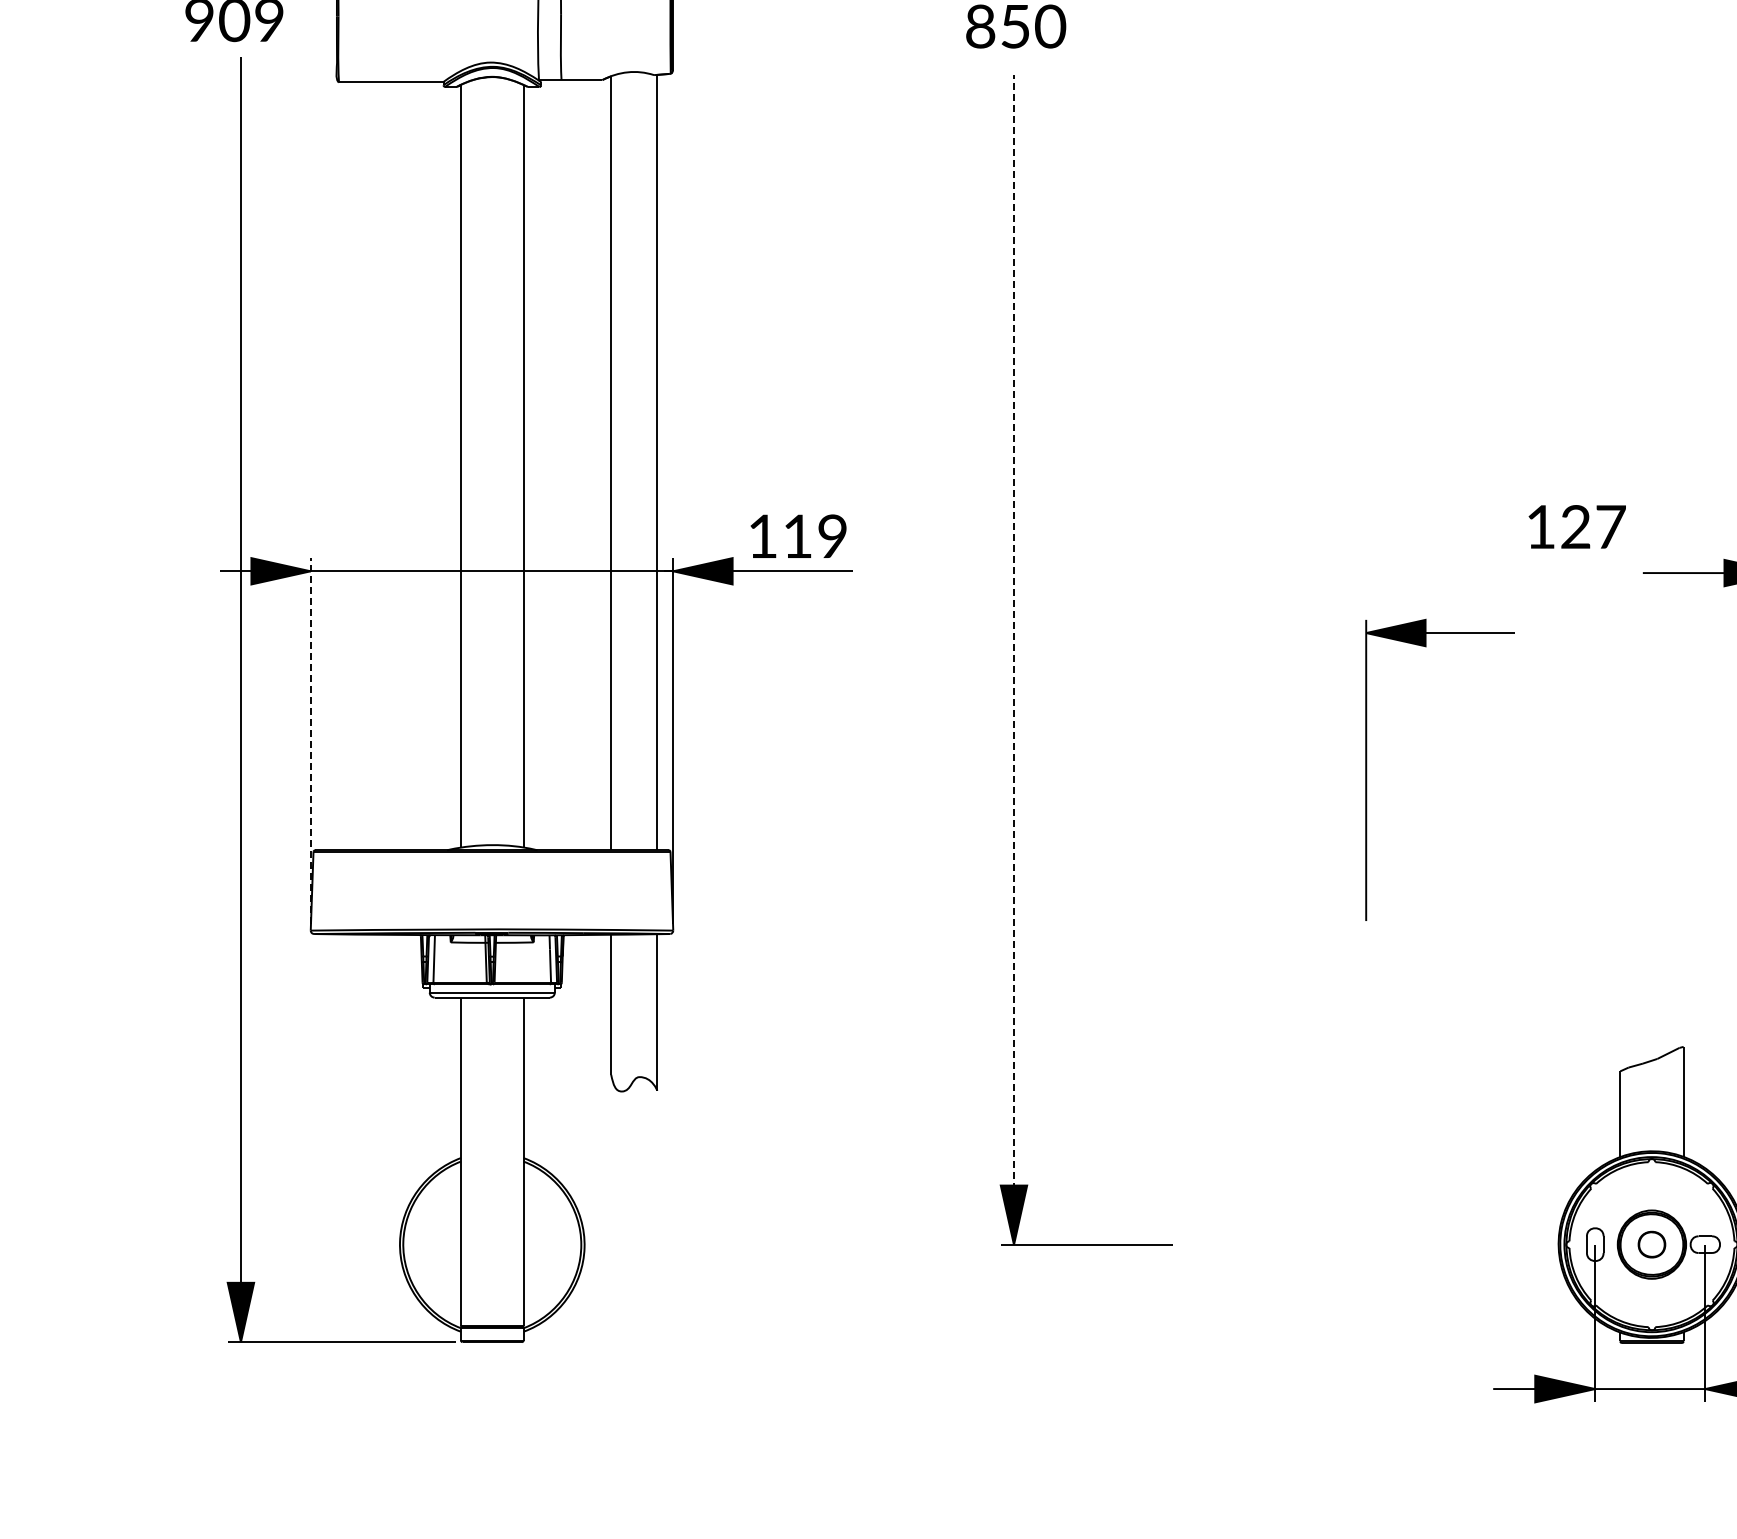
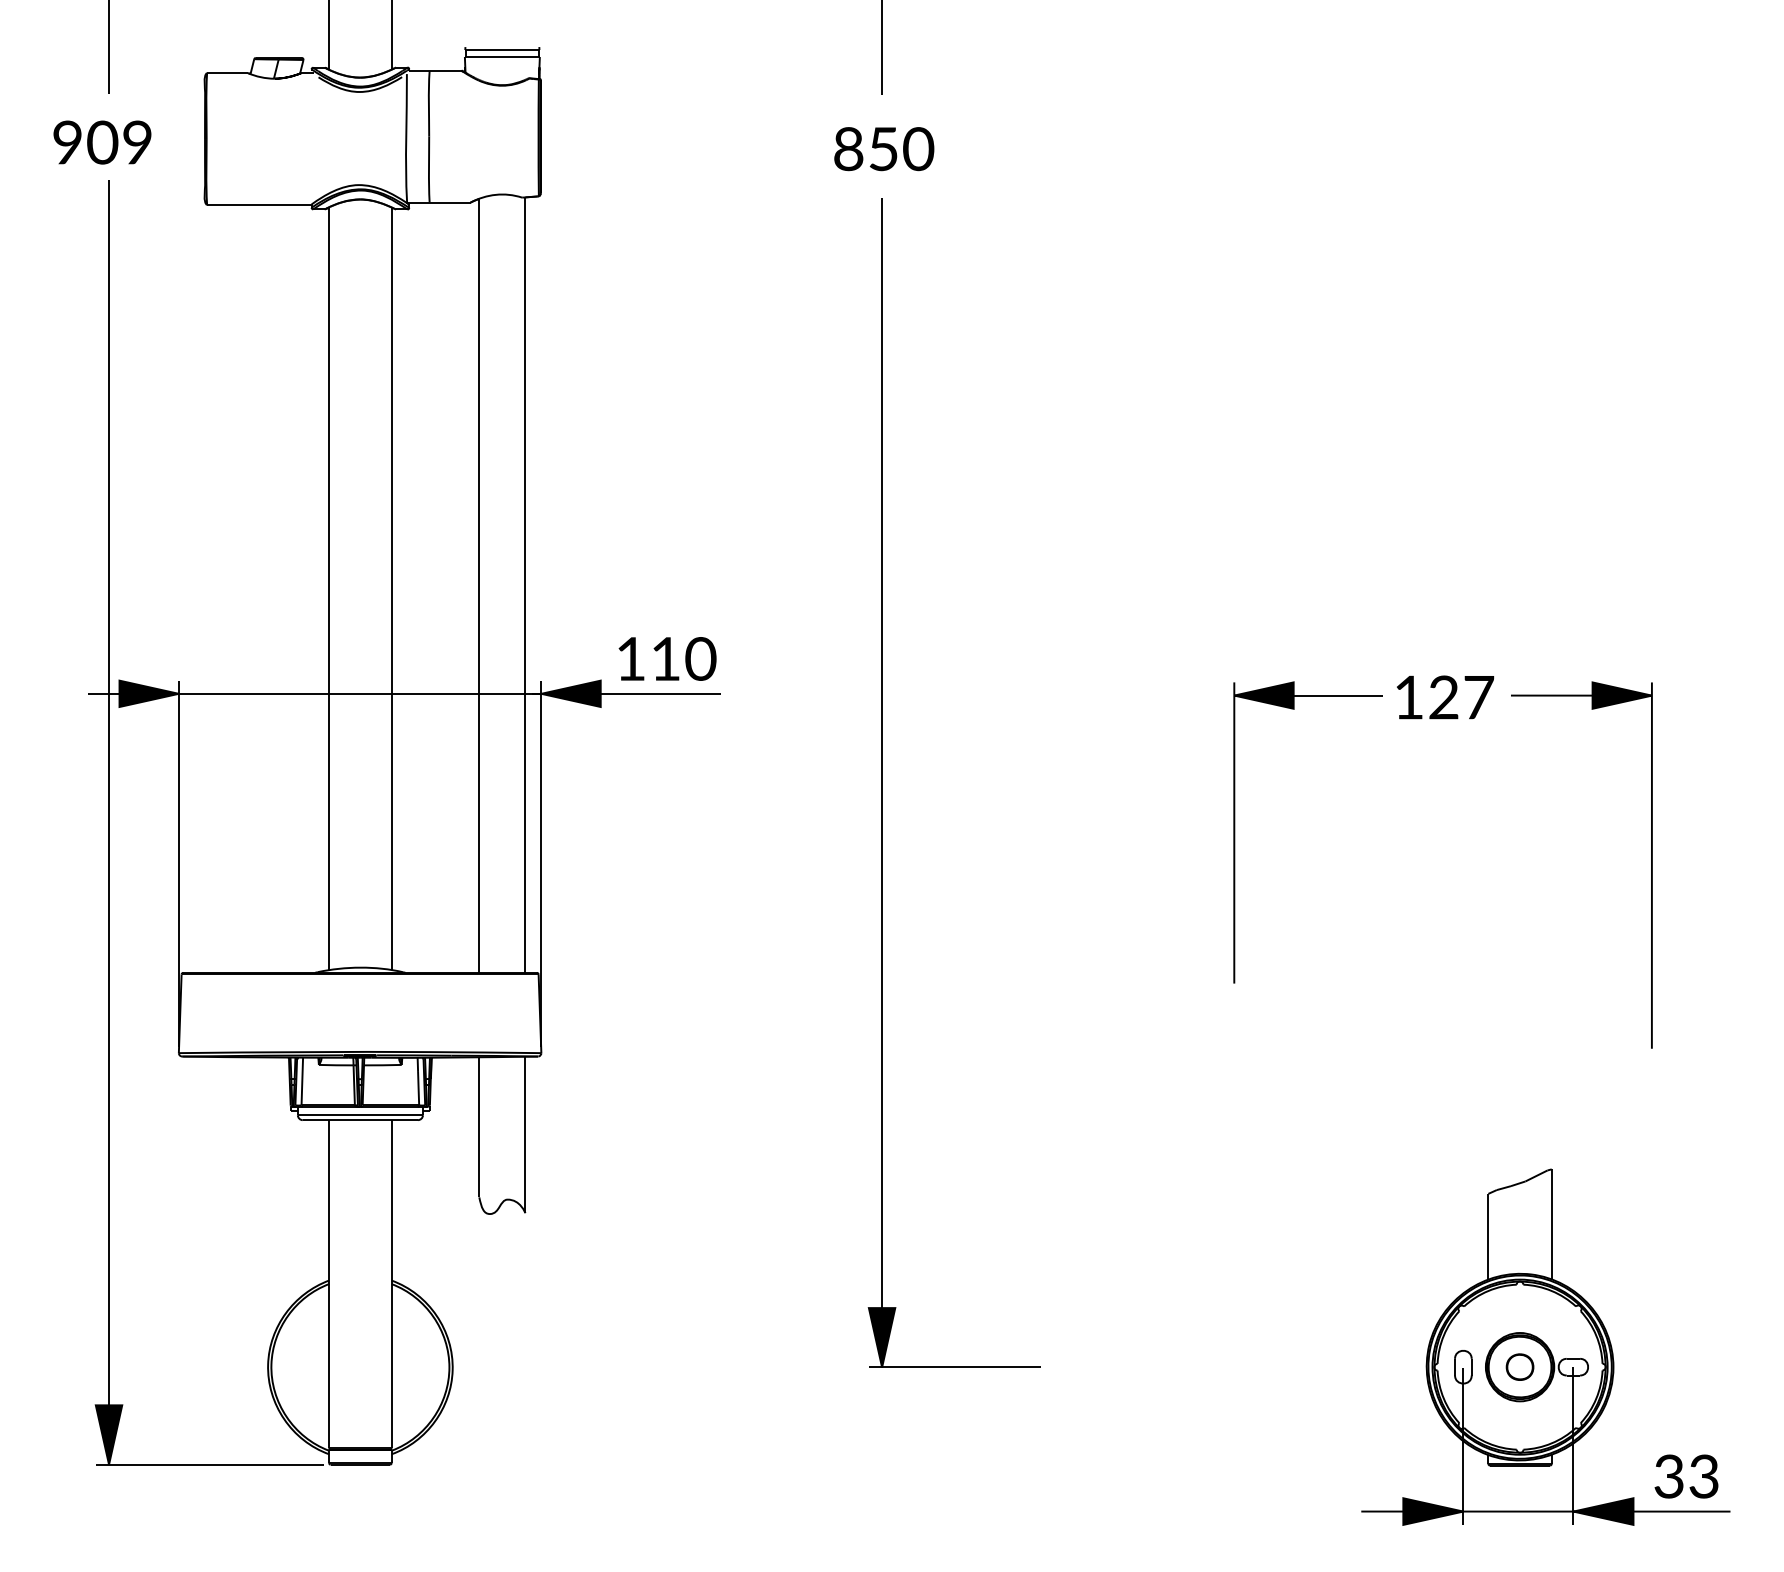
text: (1577, 526) -> (1445, 697), moved
text: (832, 536) -> (700, 659), 119 -> 110
line: (1014, 659) -> (882, 782), dashed -> solid
line: (310, 740) -> (178, 863), dashed -> solid
part: (1367, 769) -> (1235, 832), moved

